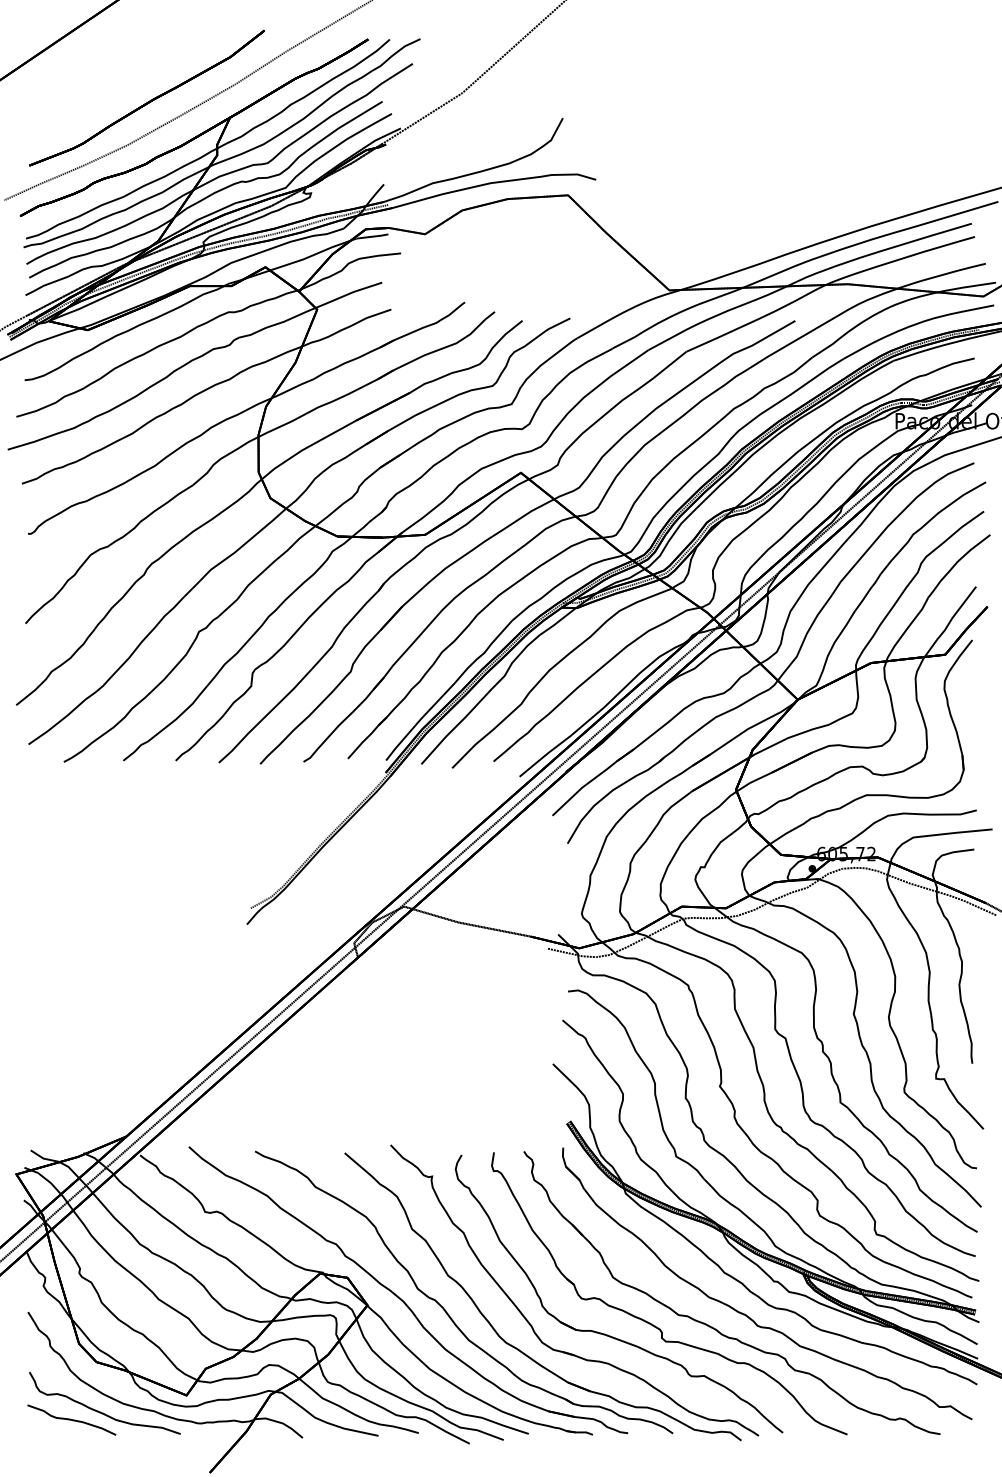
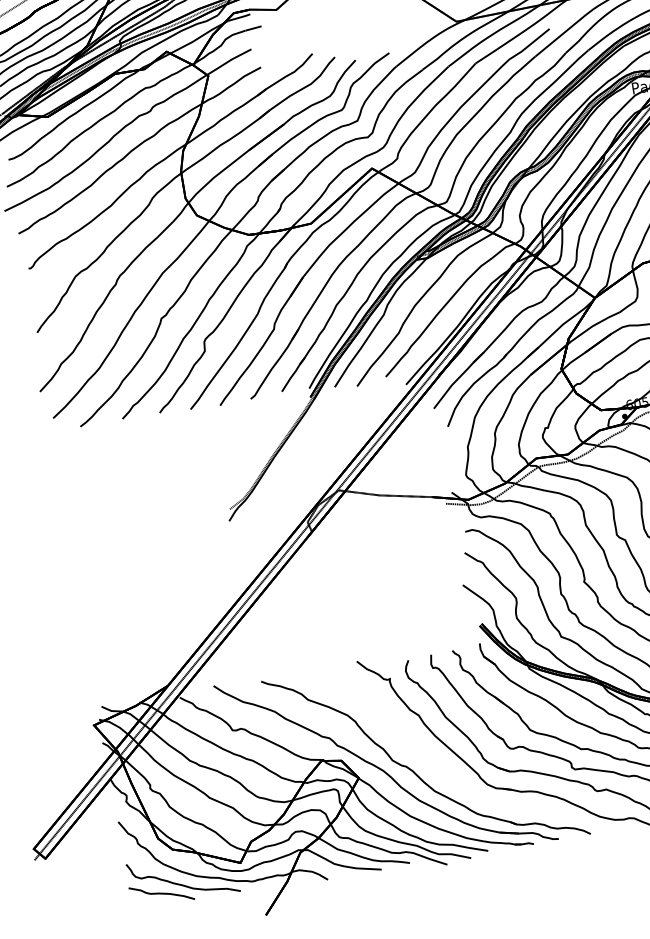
part: (513, 1345) -> (467, 789), removed

